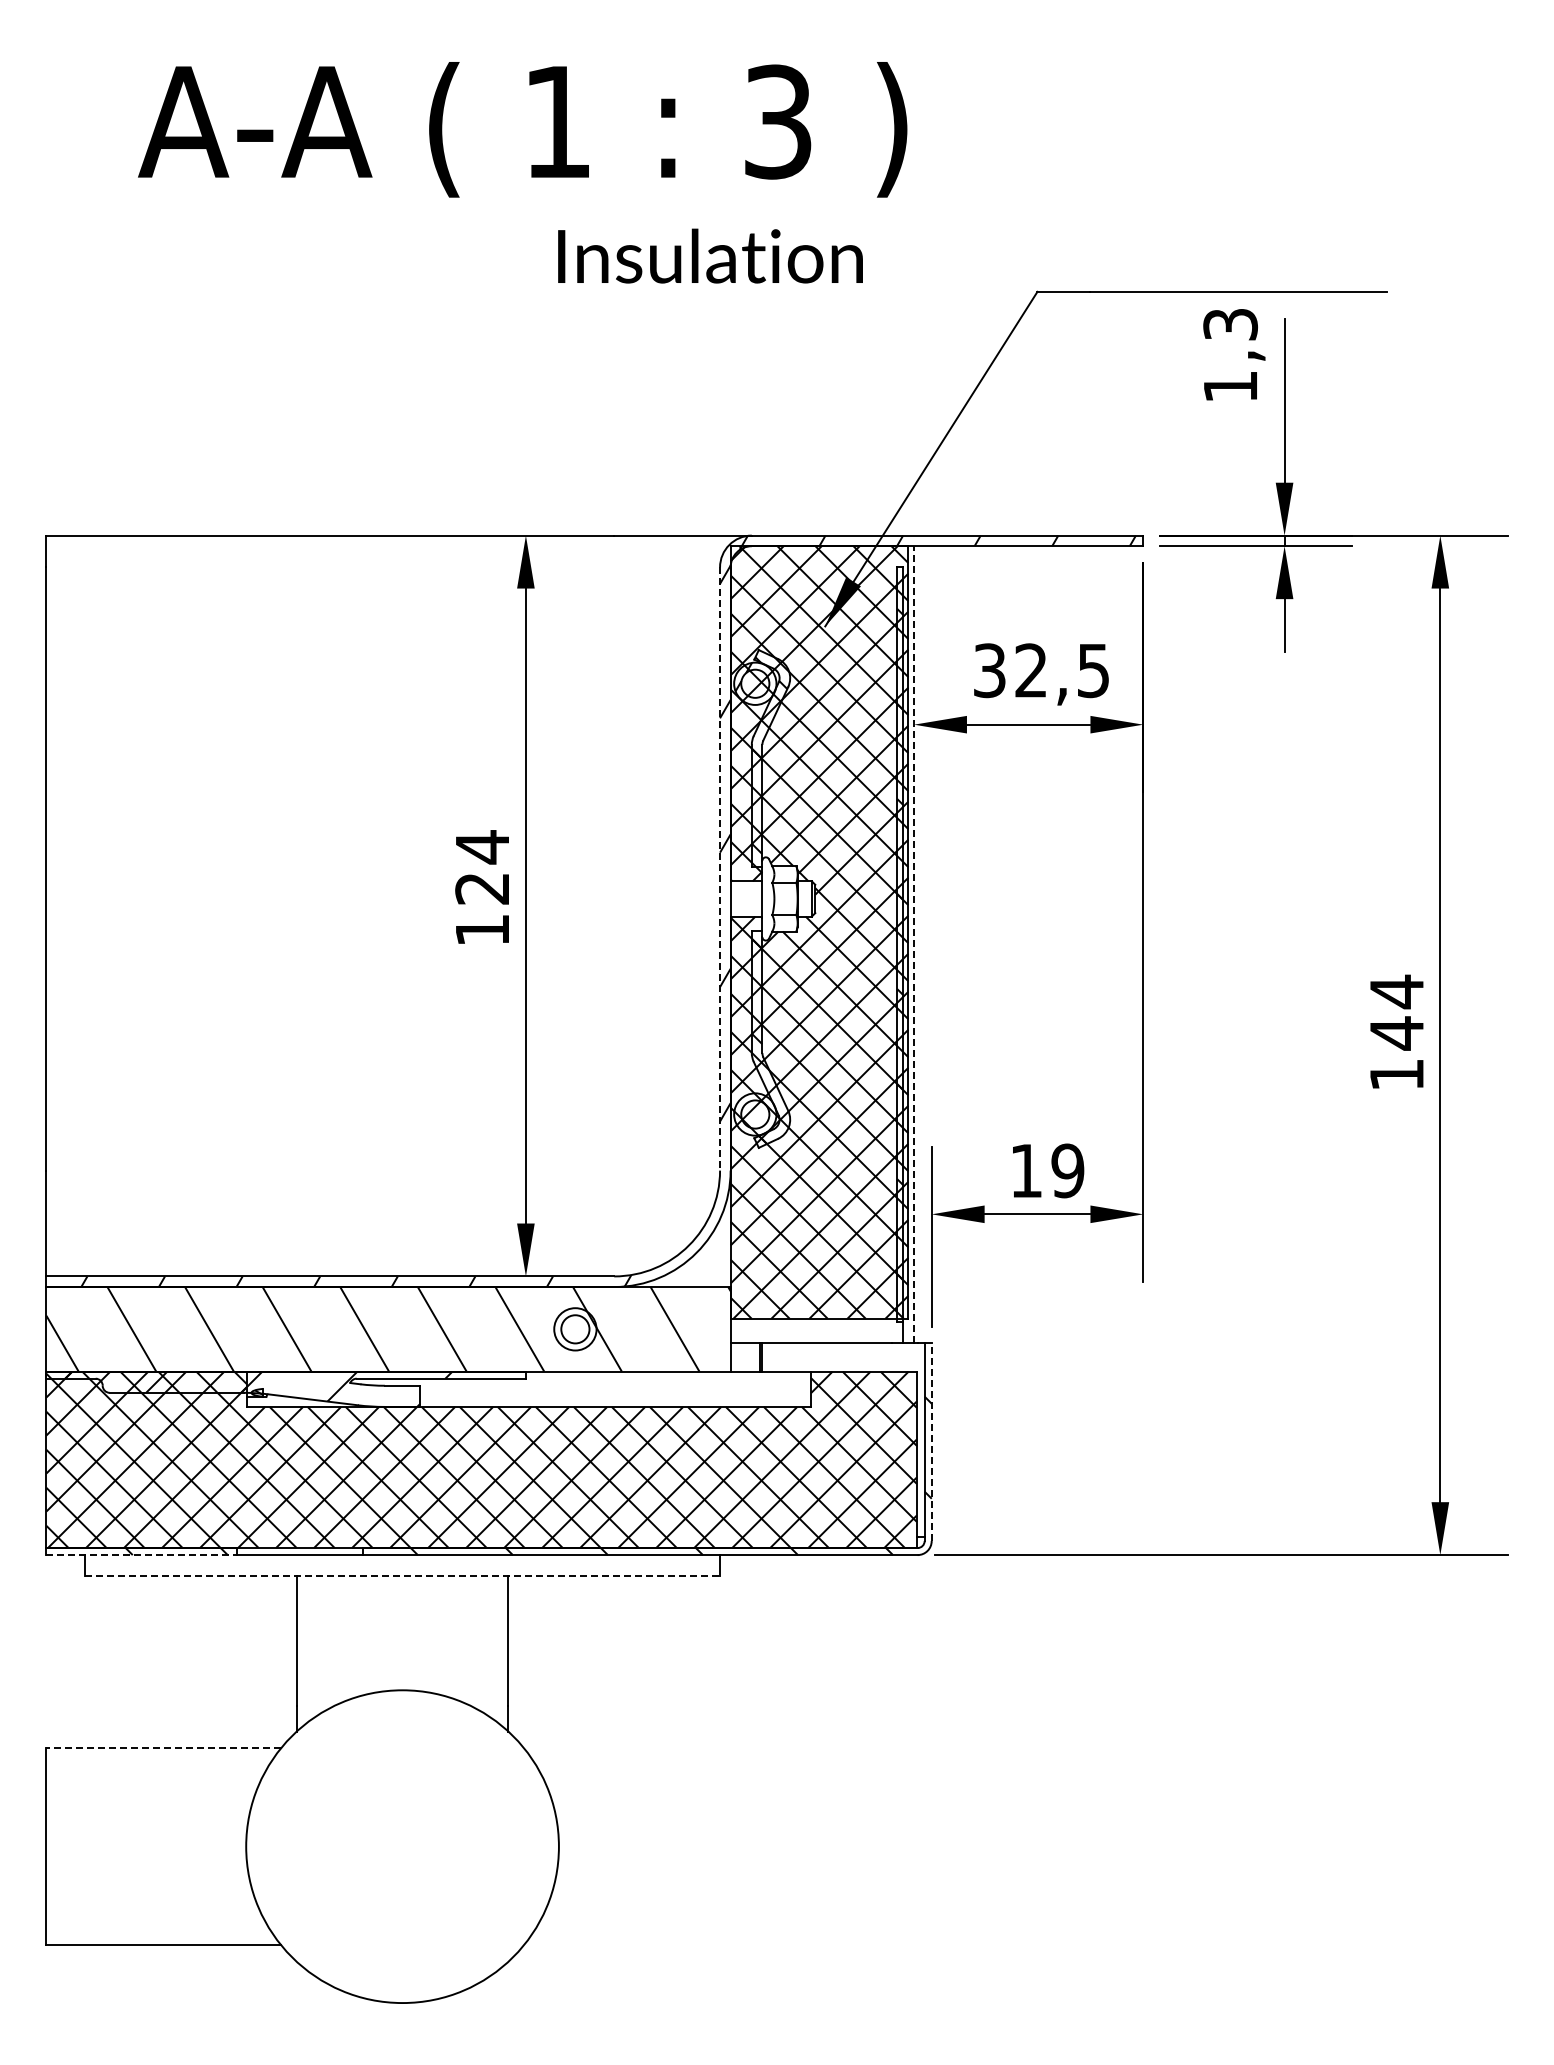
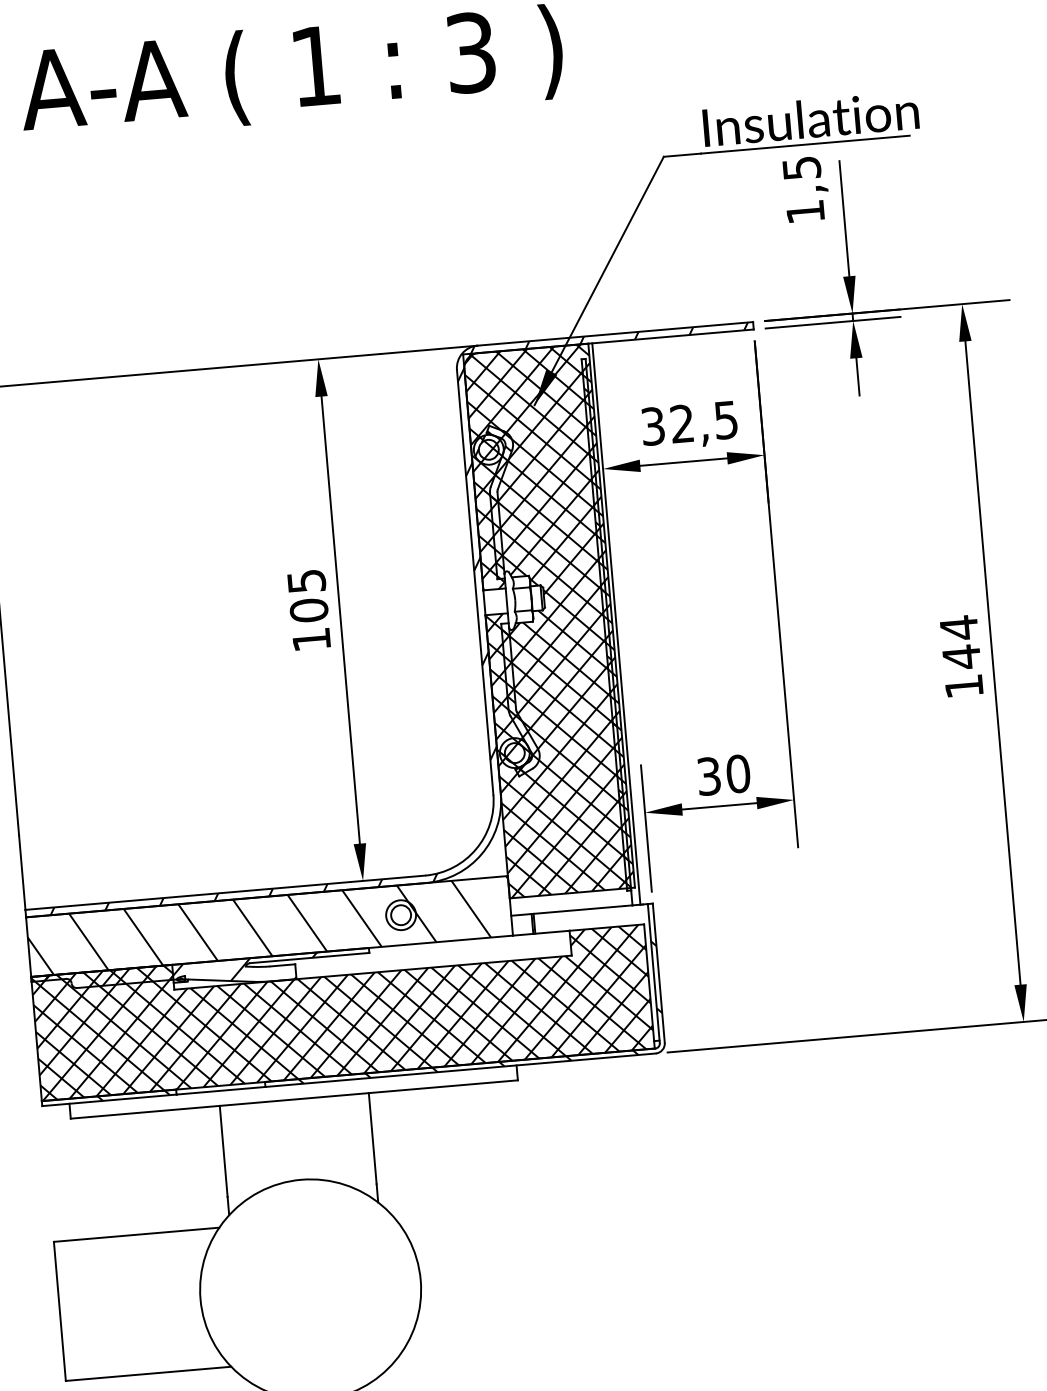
text: (710, 255) -> (810, 118), moved
text: (1230, 324) -> (801, 168), 1,3 -> 1,5
text: (482, 867) -> (307, 595), 124 -> 105
line: (720, 869) -> (475, 582), dashed -> solid
line: (914, 944) -> (616, 623), dashed -> solid
text: (1047, 1170) -> (723, 774), 19 -> 30
line: (931, 1442) -> (658, 973), dashed -> solid
line: (142, 1555) -> (109, 1100), dashed -> solid
line: (403, 1576) -> (294, 1099), dashed -> solid
line: (163, 1747) -> (136, 1234), dashed -> solid

